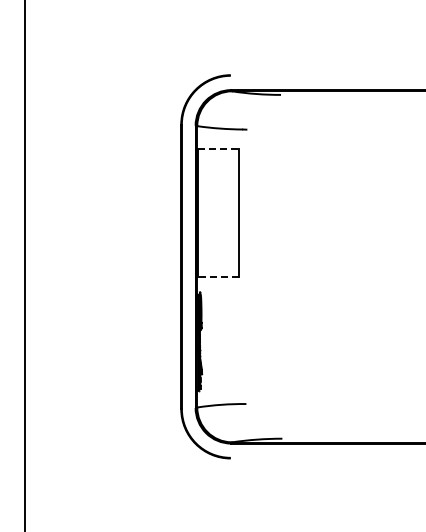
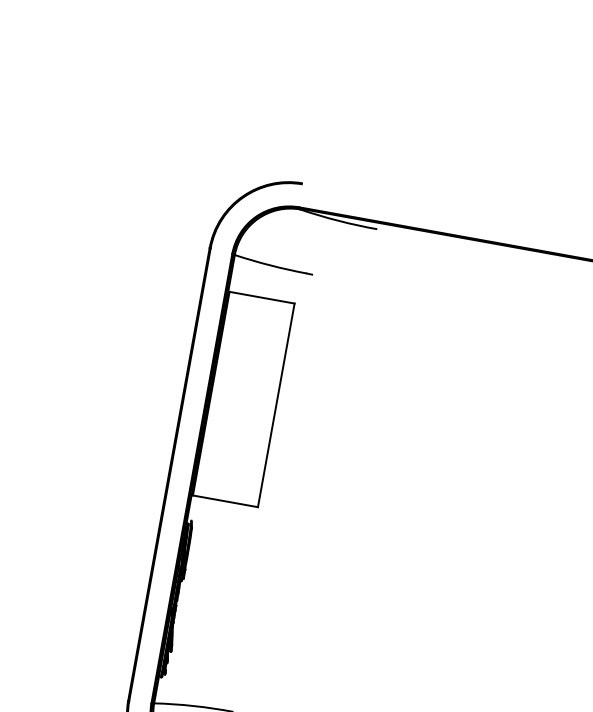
line: (219, 149) -> (263, 298), dashed -> solid
line: (218, 276) -> (225, 500), dashed -> solid

